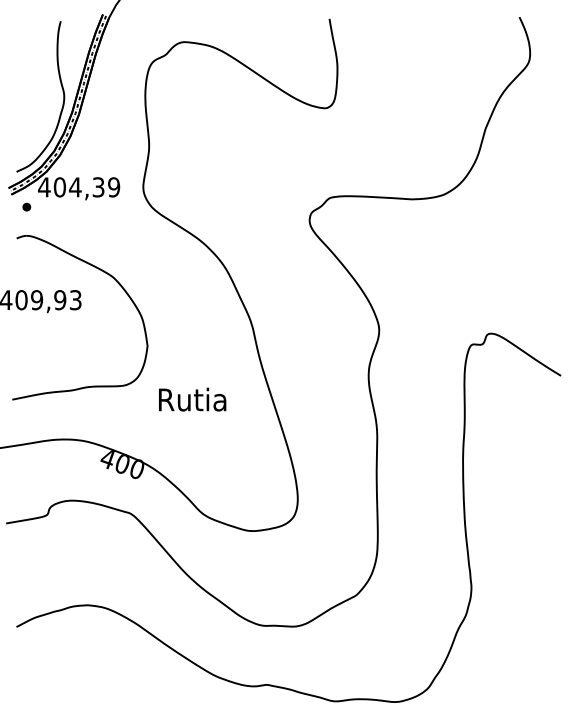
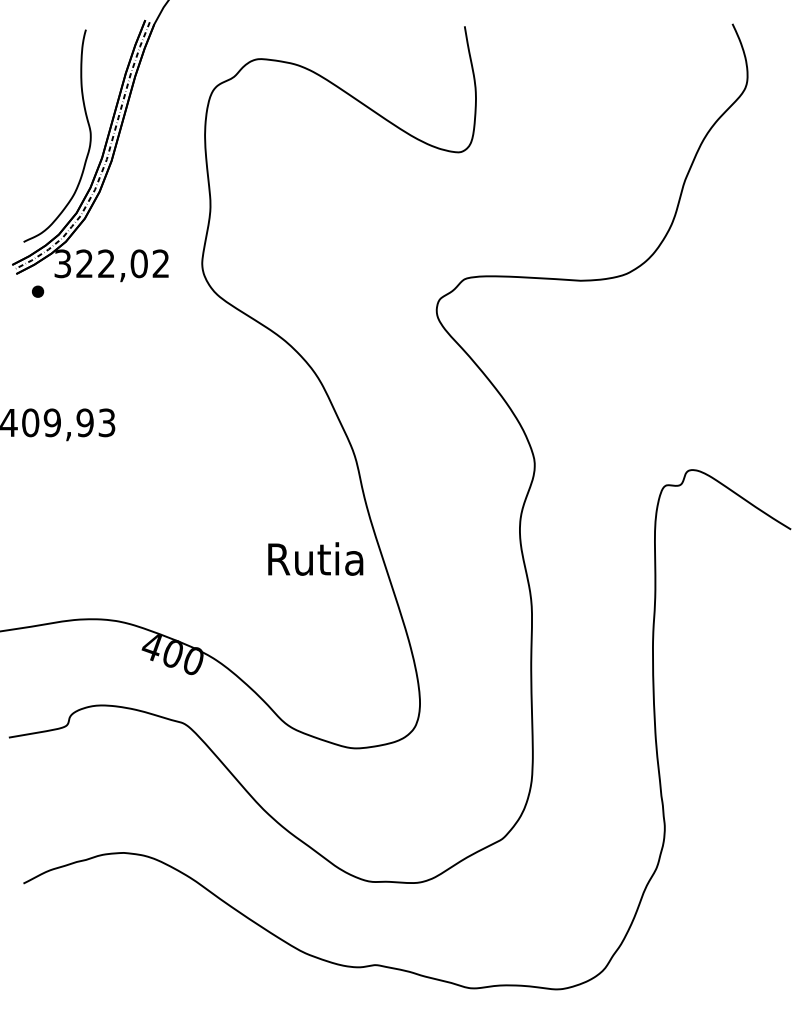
text: (78, 187) -> (111, 263), 404,39 -> 322,02
part: (118, 284) -> (167, 400), removed
text: (192, 399) -> (315, 558), moved

